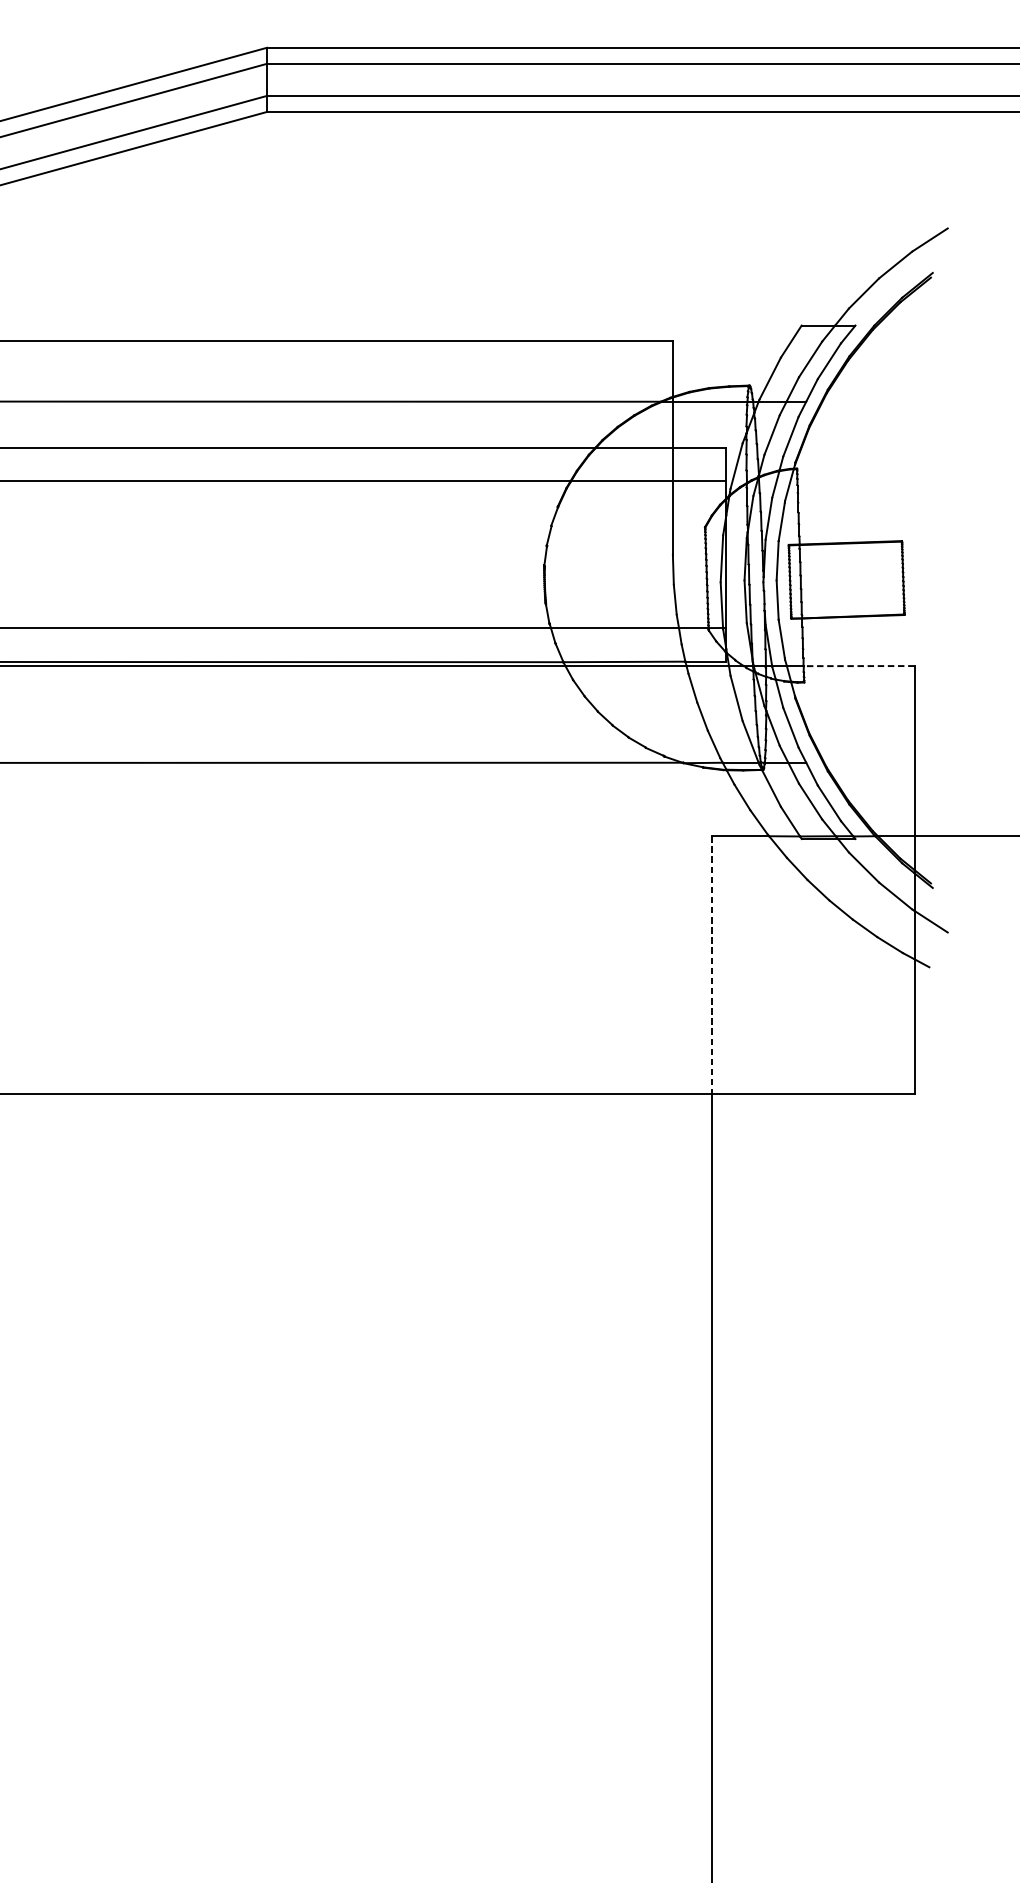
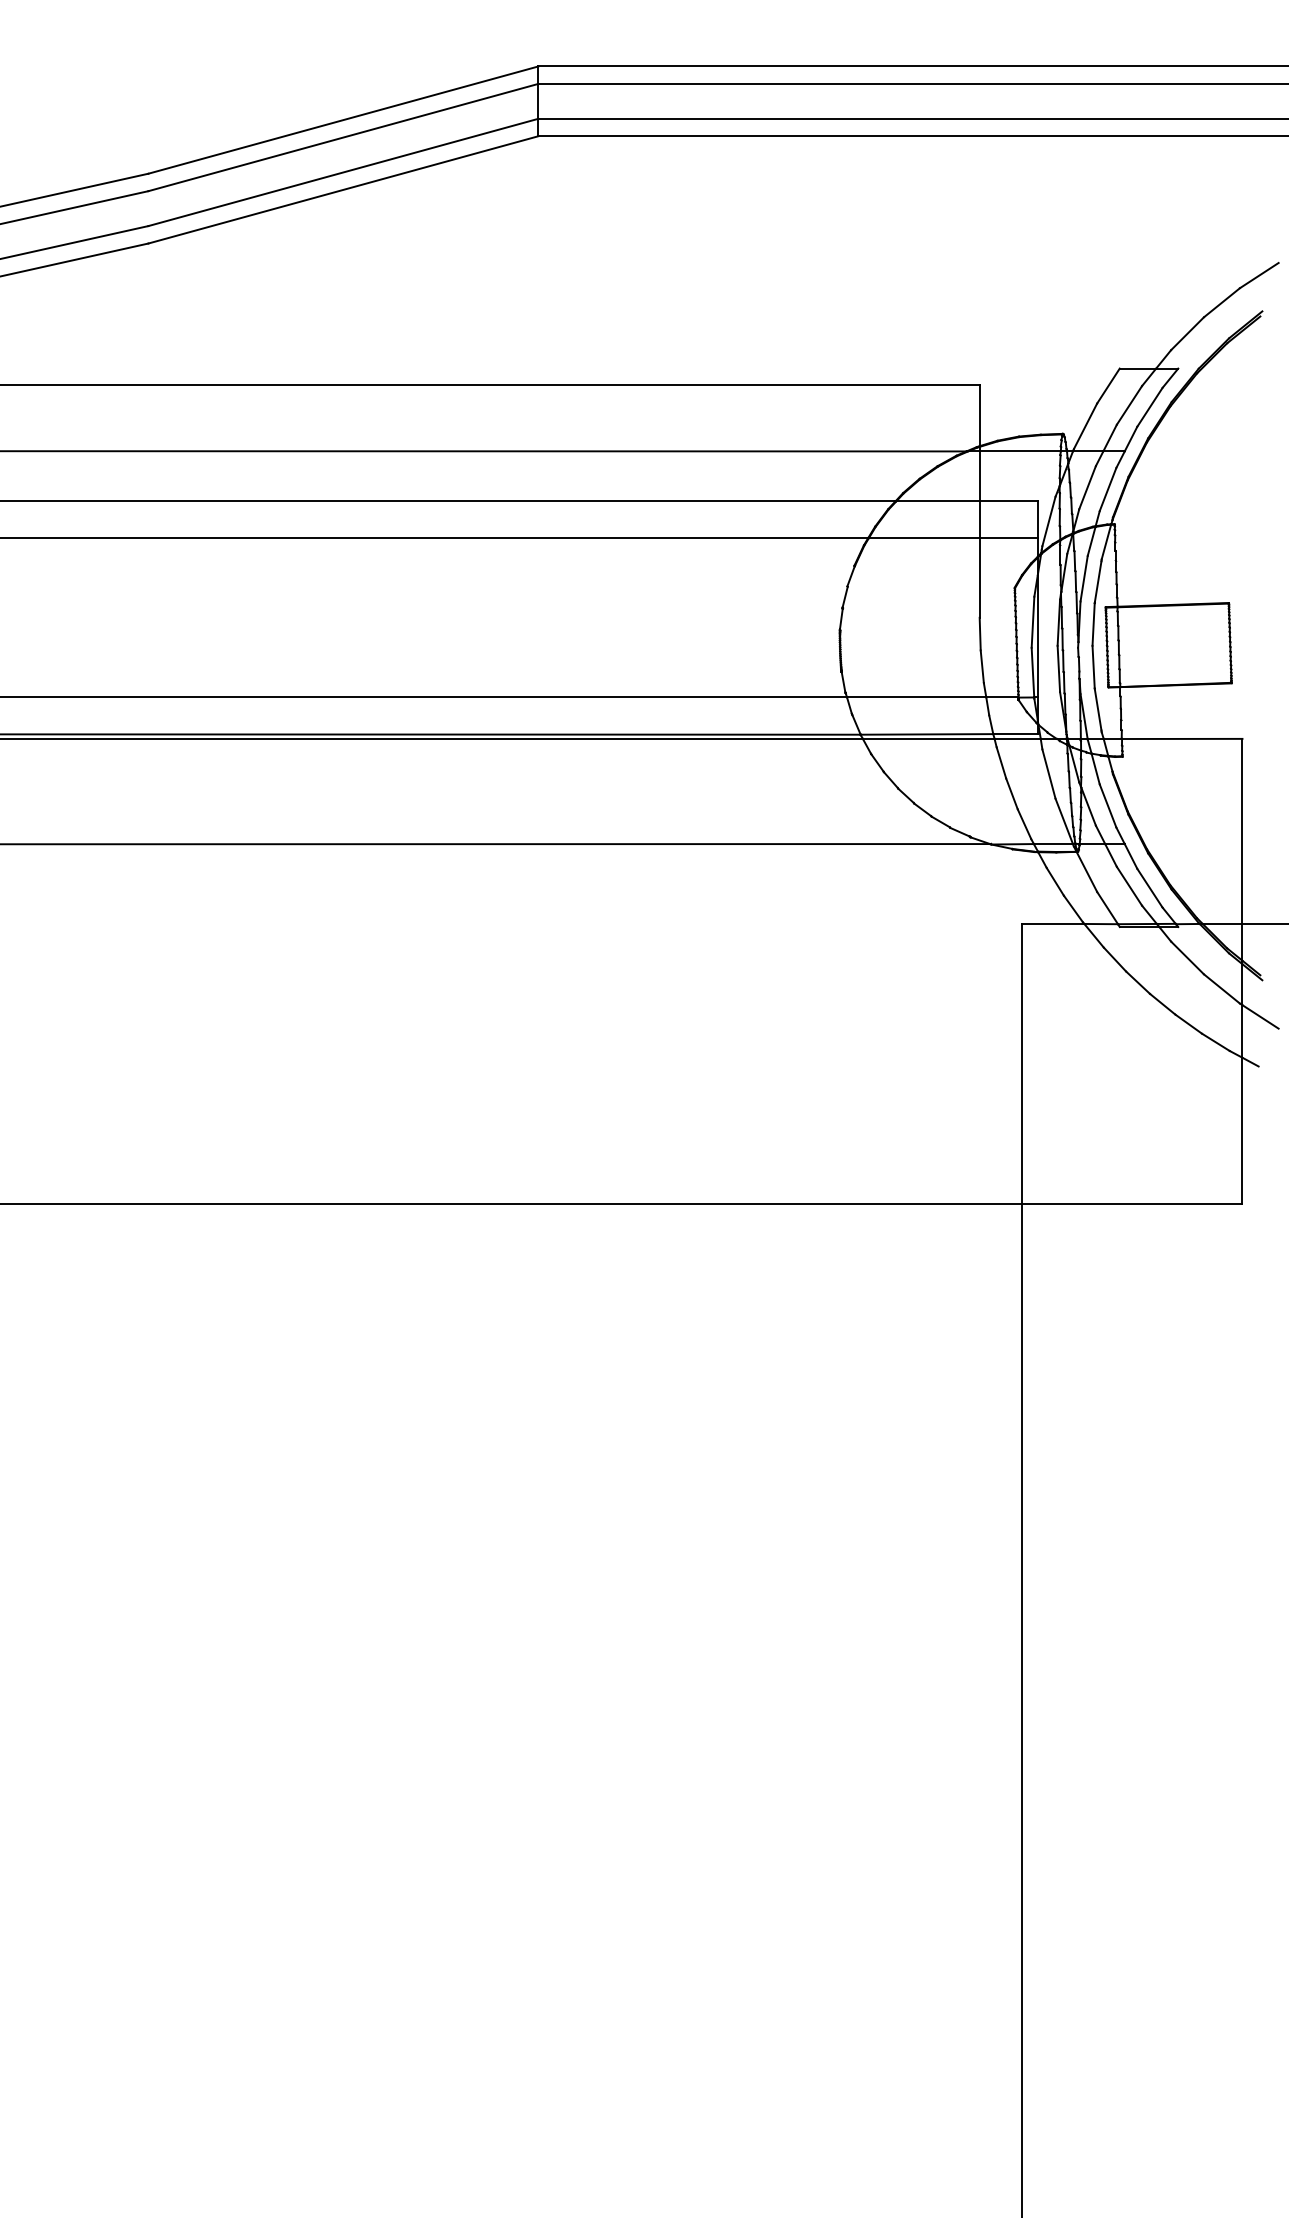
line: (858, 665) -> (1181, 738), dashed -> solid
line: (712, 965) -> (1022, 1064), dashed -> solid

